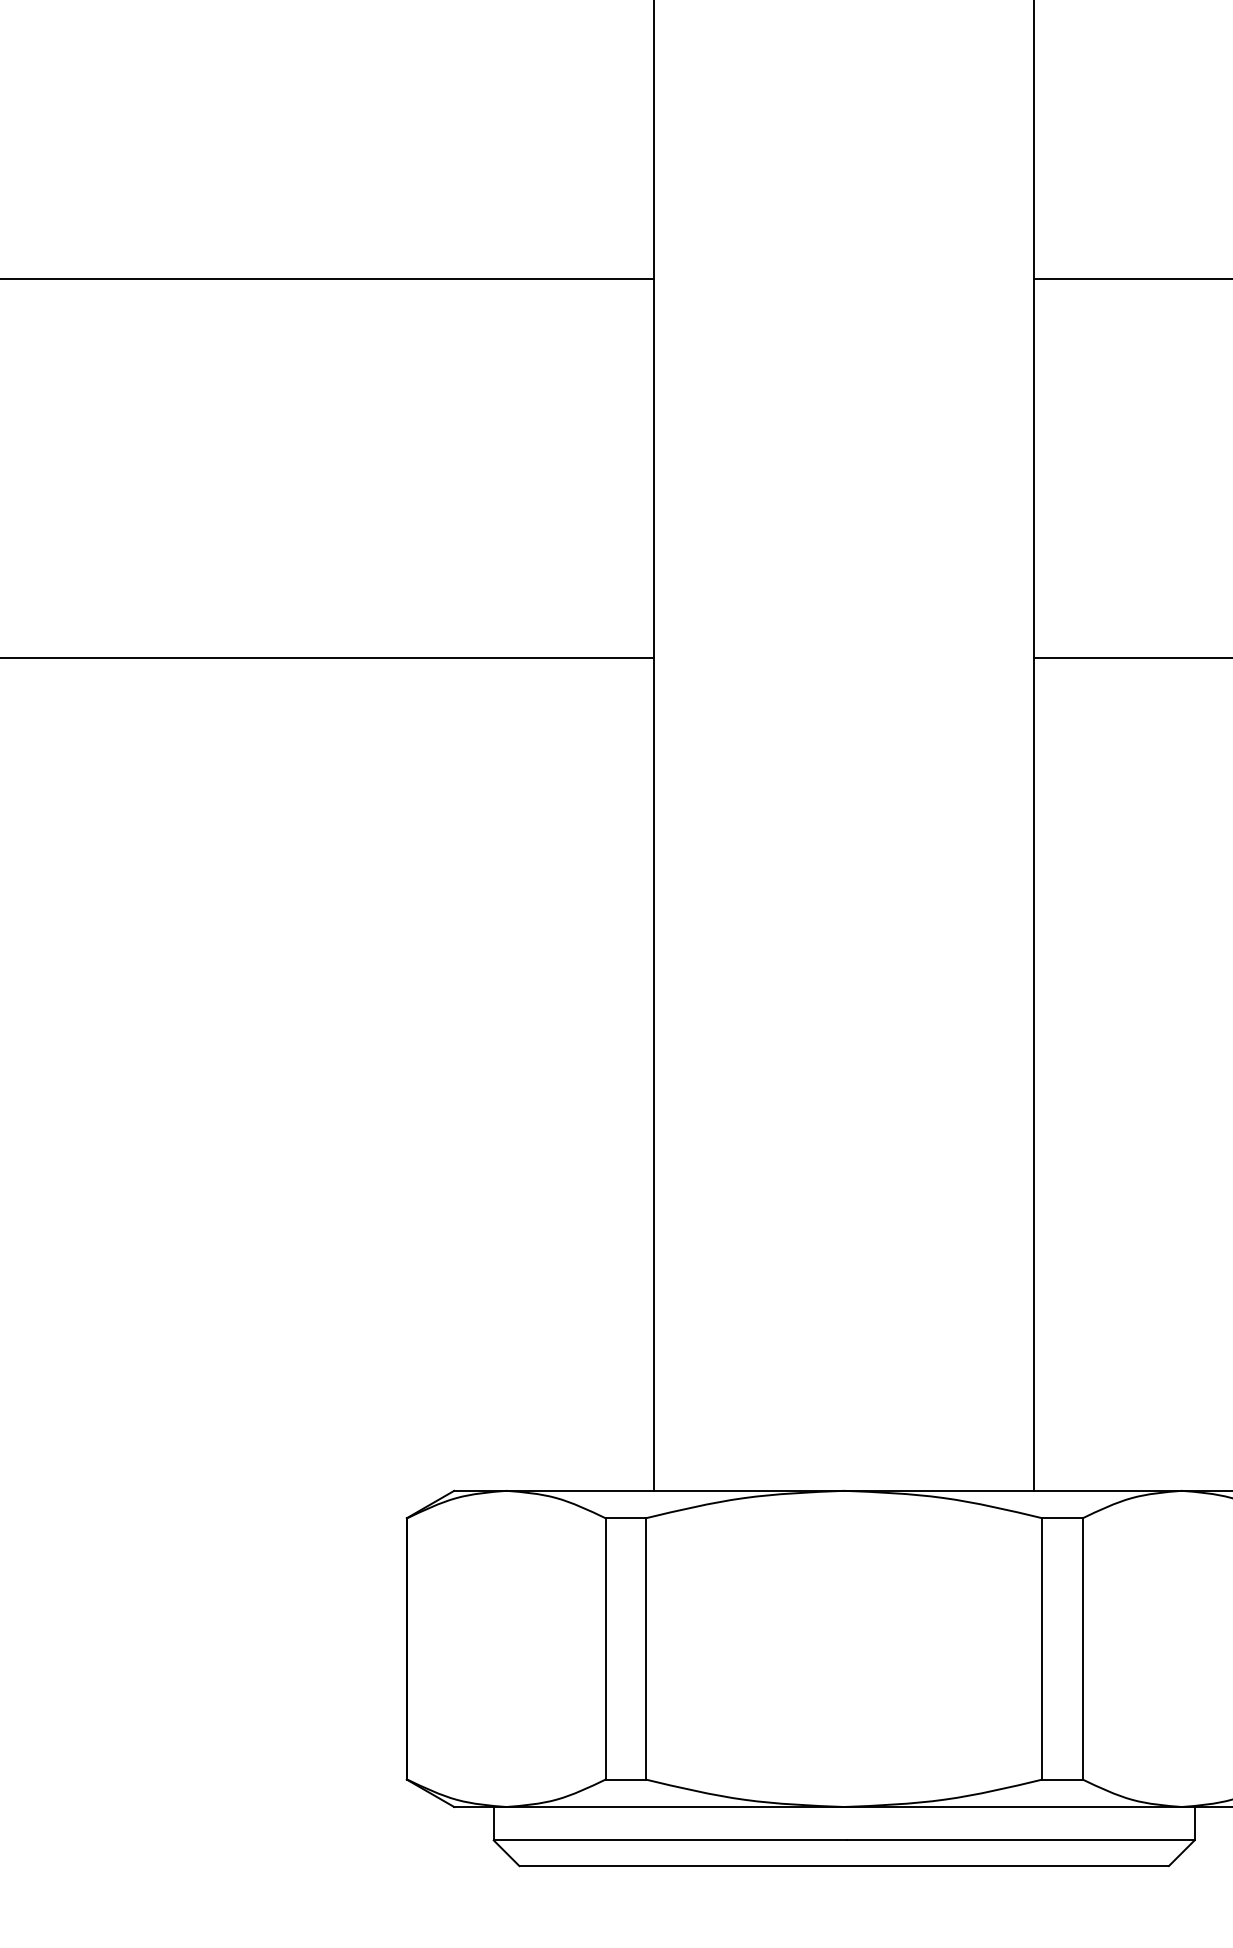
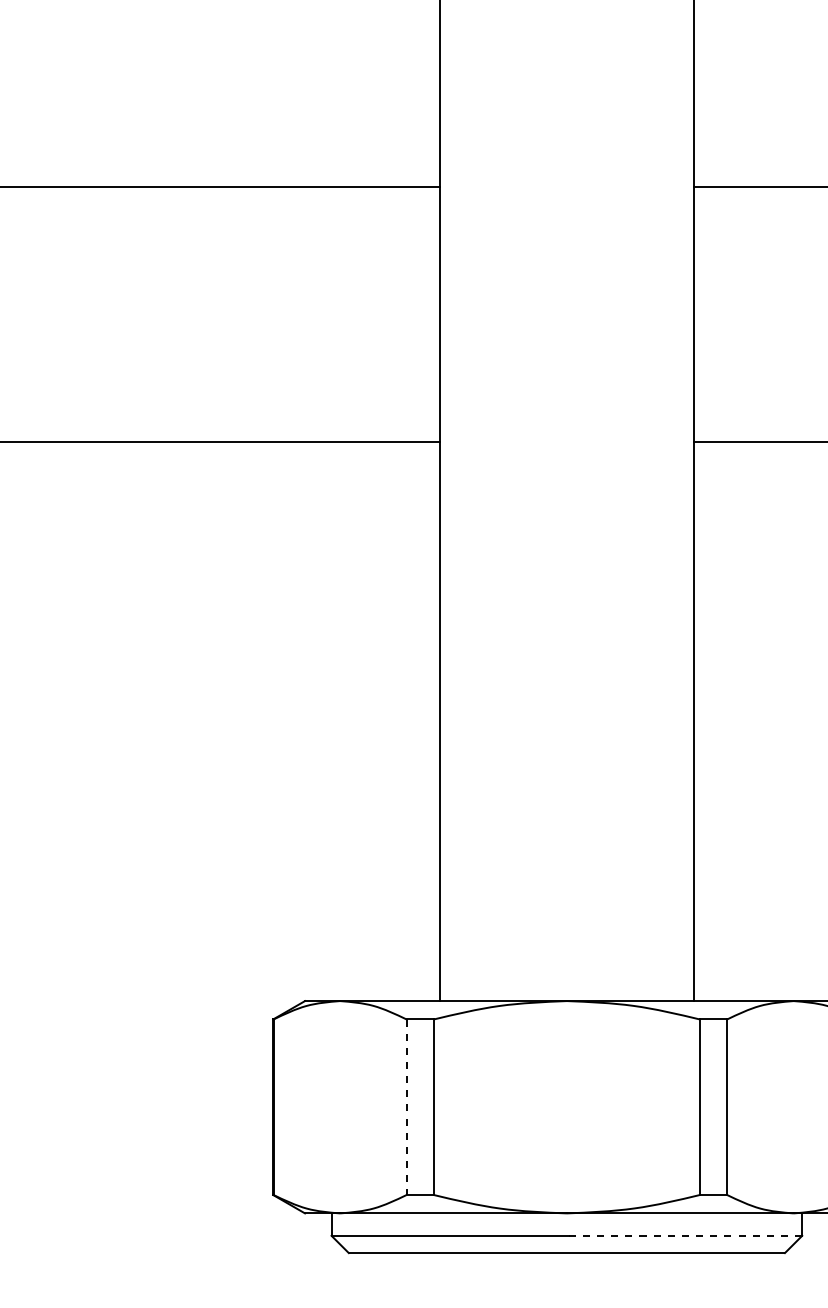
line: (605, 1649) -> (406, 1107), solid -> dashed
line: (1020, 1839) -> (685, 1235), solid -> dashed

